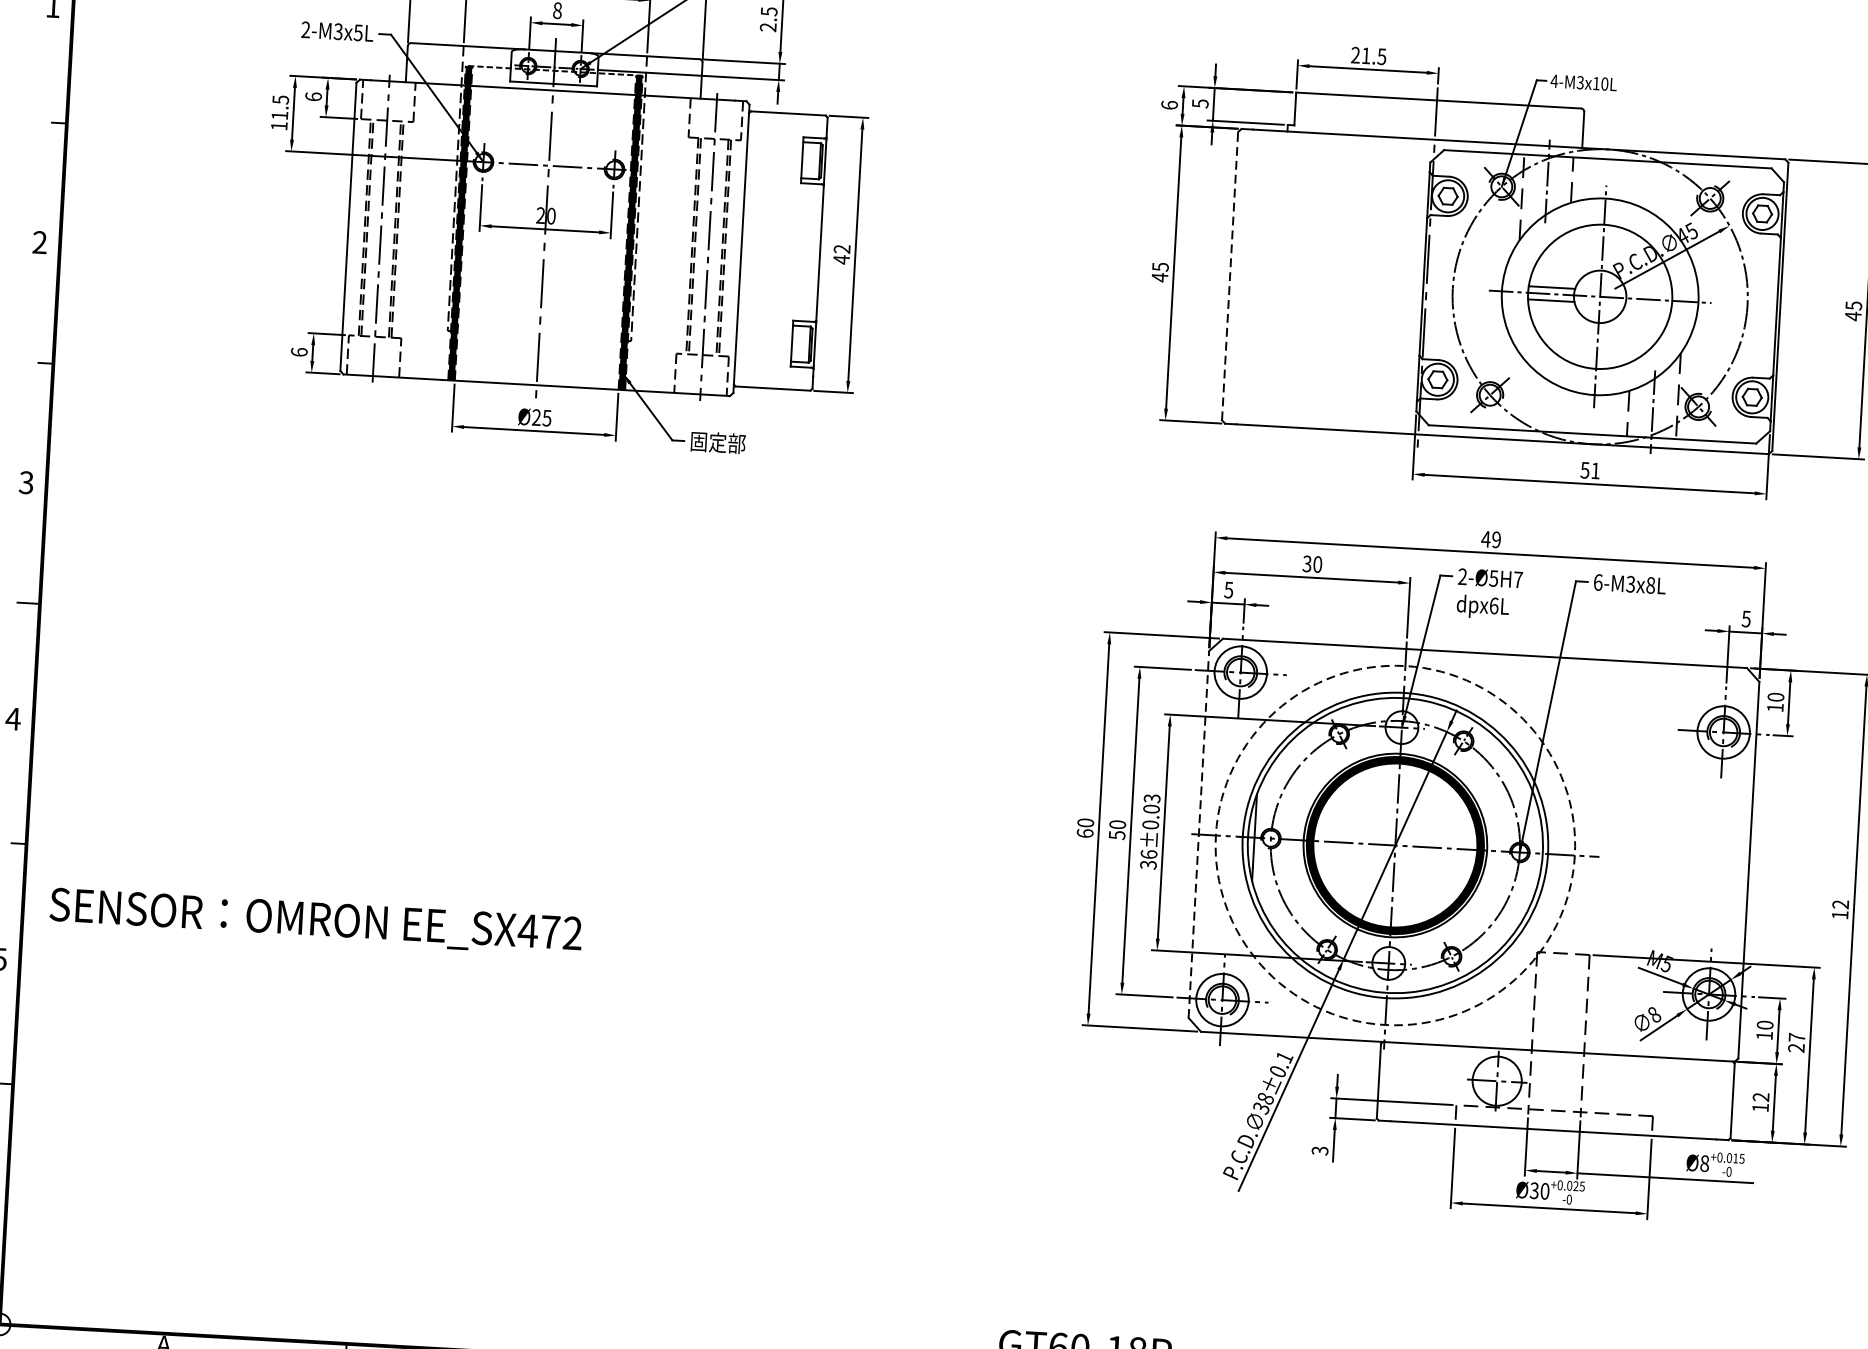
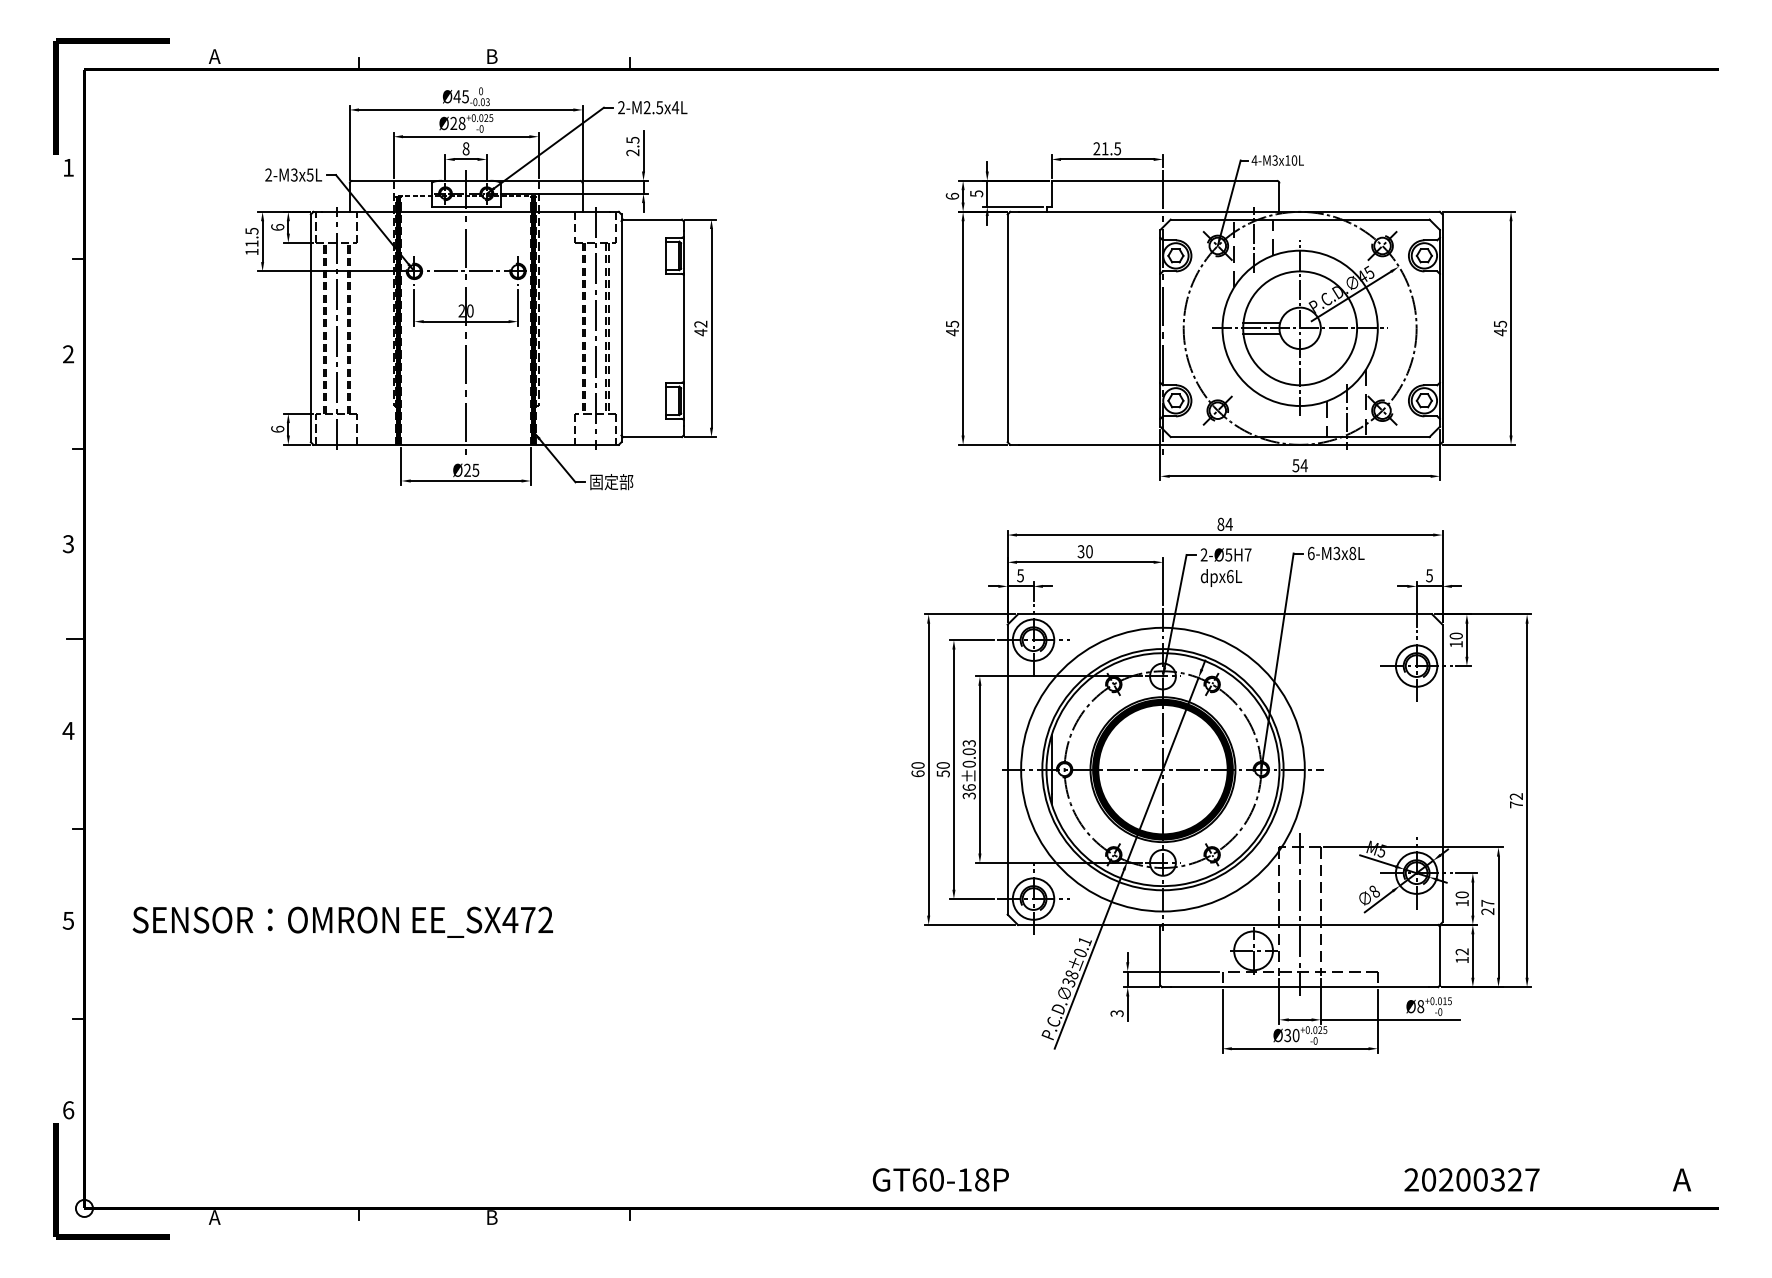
line: (1229, 276) -> (1007, 328), dashed -> solid
text: (1594, 470) -> (1303, 465), 51 -> 54
text: (1490, 539) -> (1224, 524), 49 -> 84
line: (1198, 834) -> (1007, 769), dashed -> solid
circle: (1394, 845) -> (1162, 769), dashed -> solid
text: (1840, 914) -> (1516, 804), 12 -> 72
text: (315, 920) -> (342, 921), moved
line: (1559, 1038) -> (1300, 914), added

